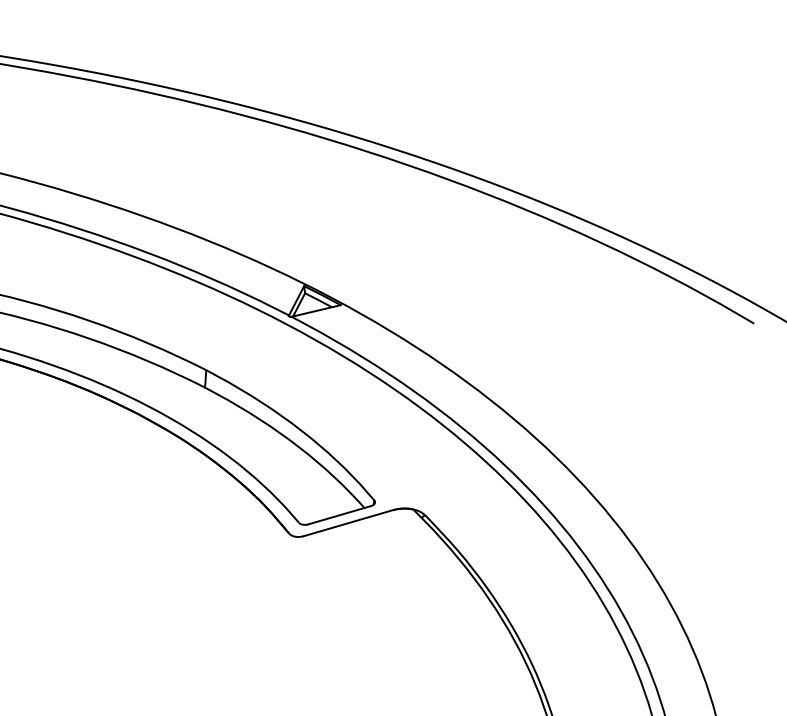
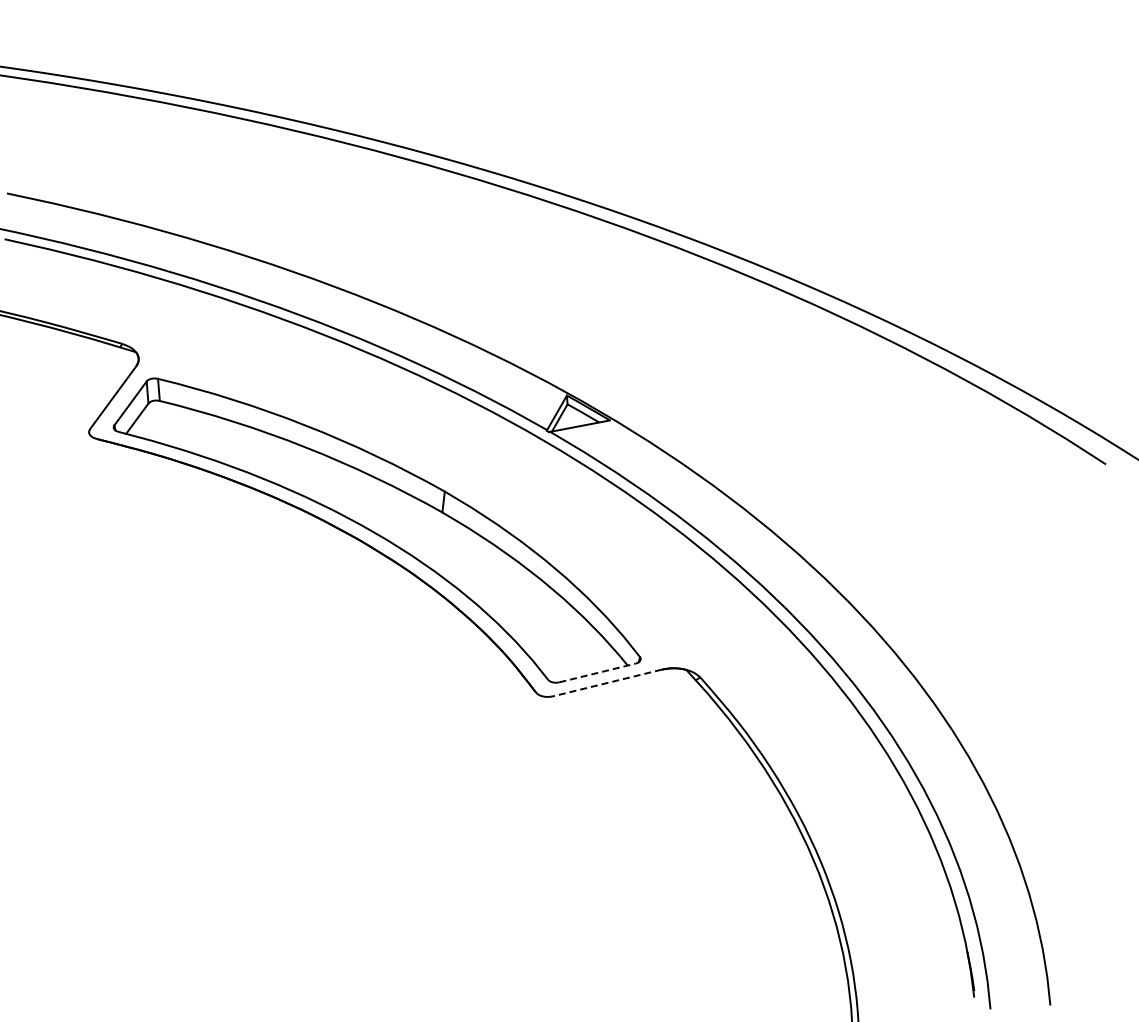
line: (339, 514) -> (597, 672), solid -> dashed
line: (347, 523) -> (606, 683), solid -> dashed

